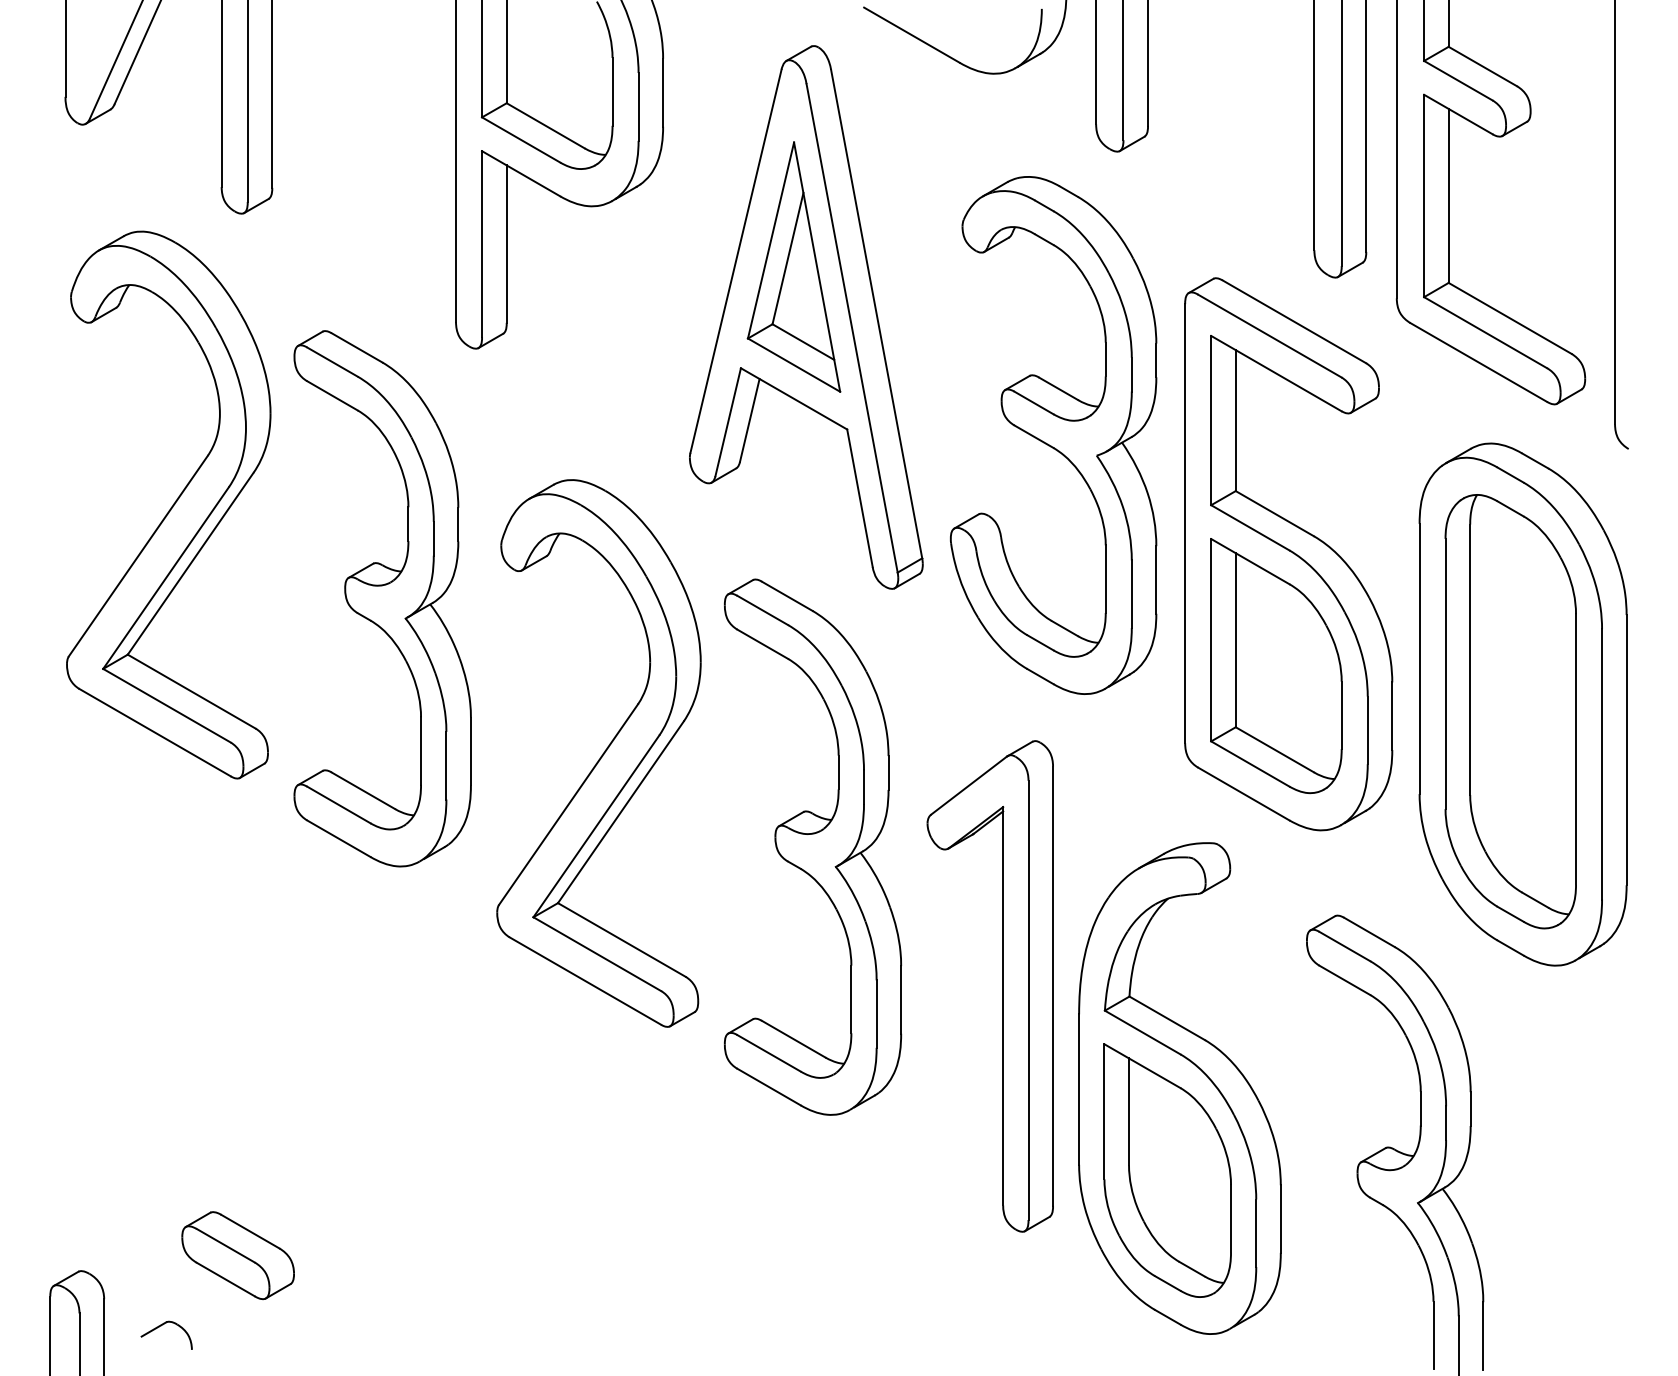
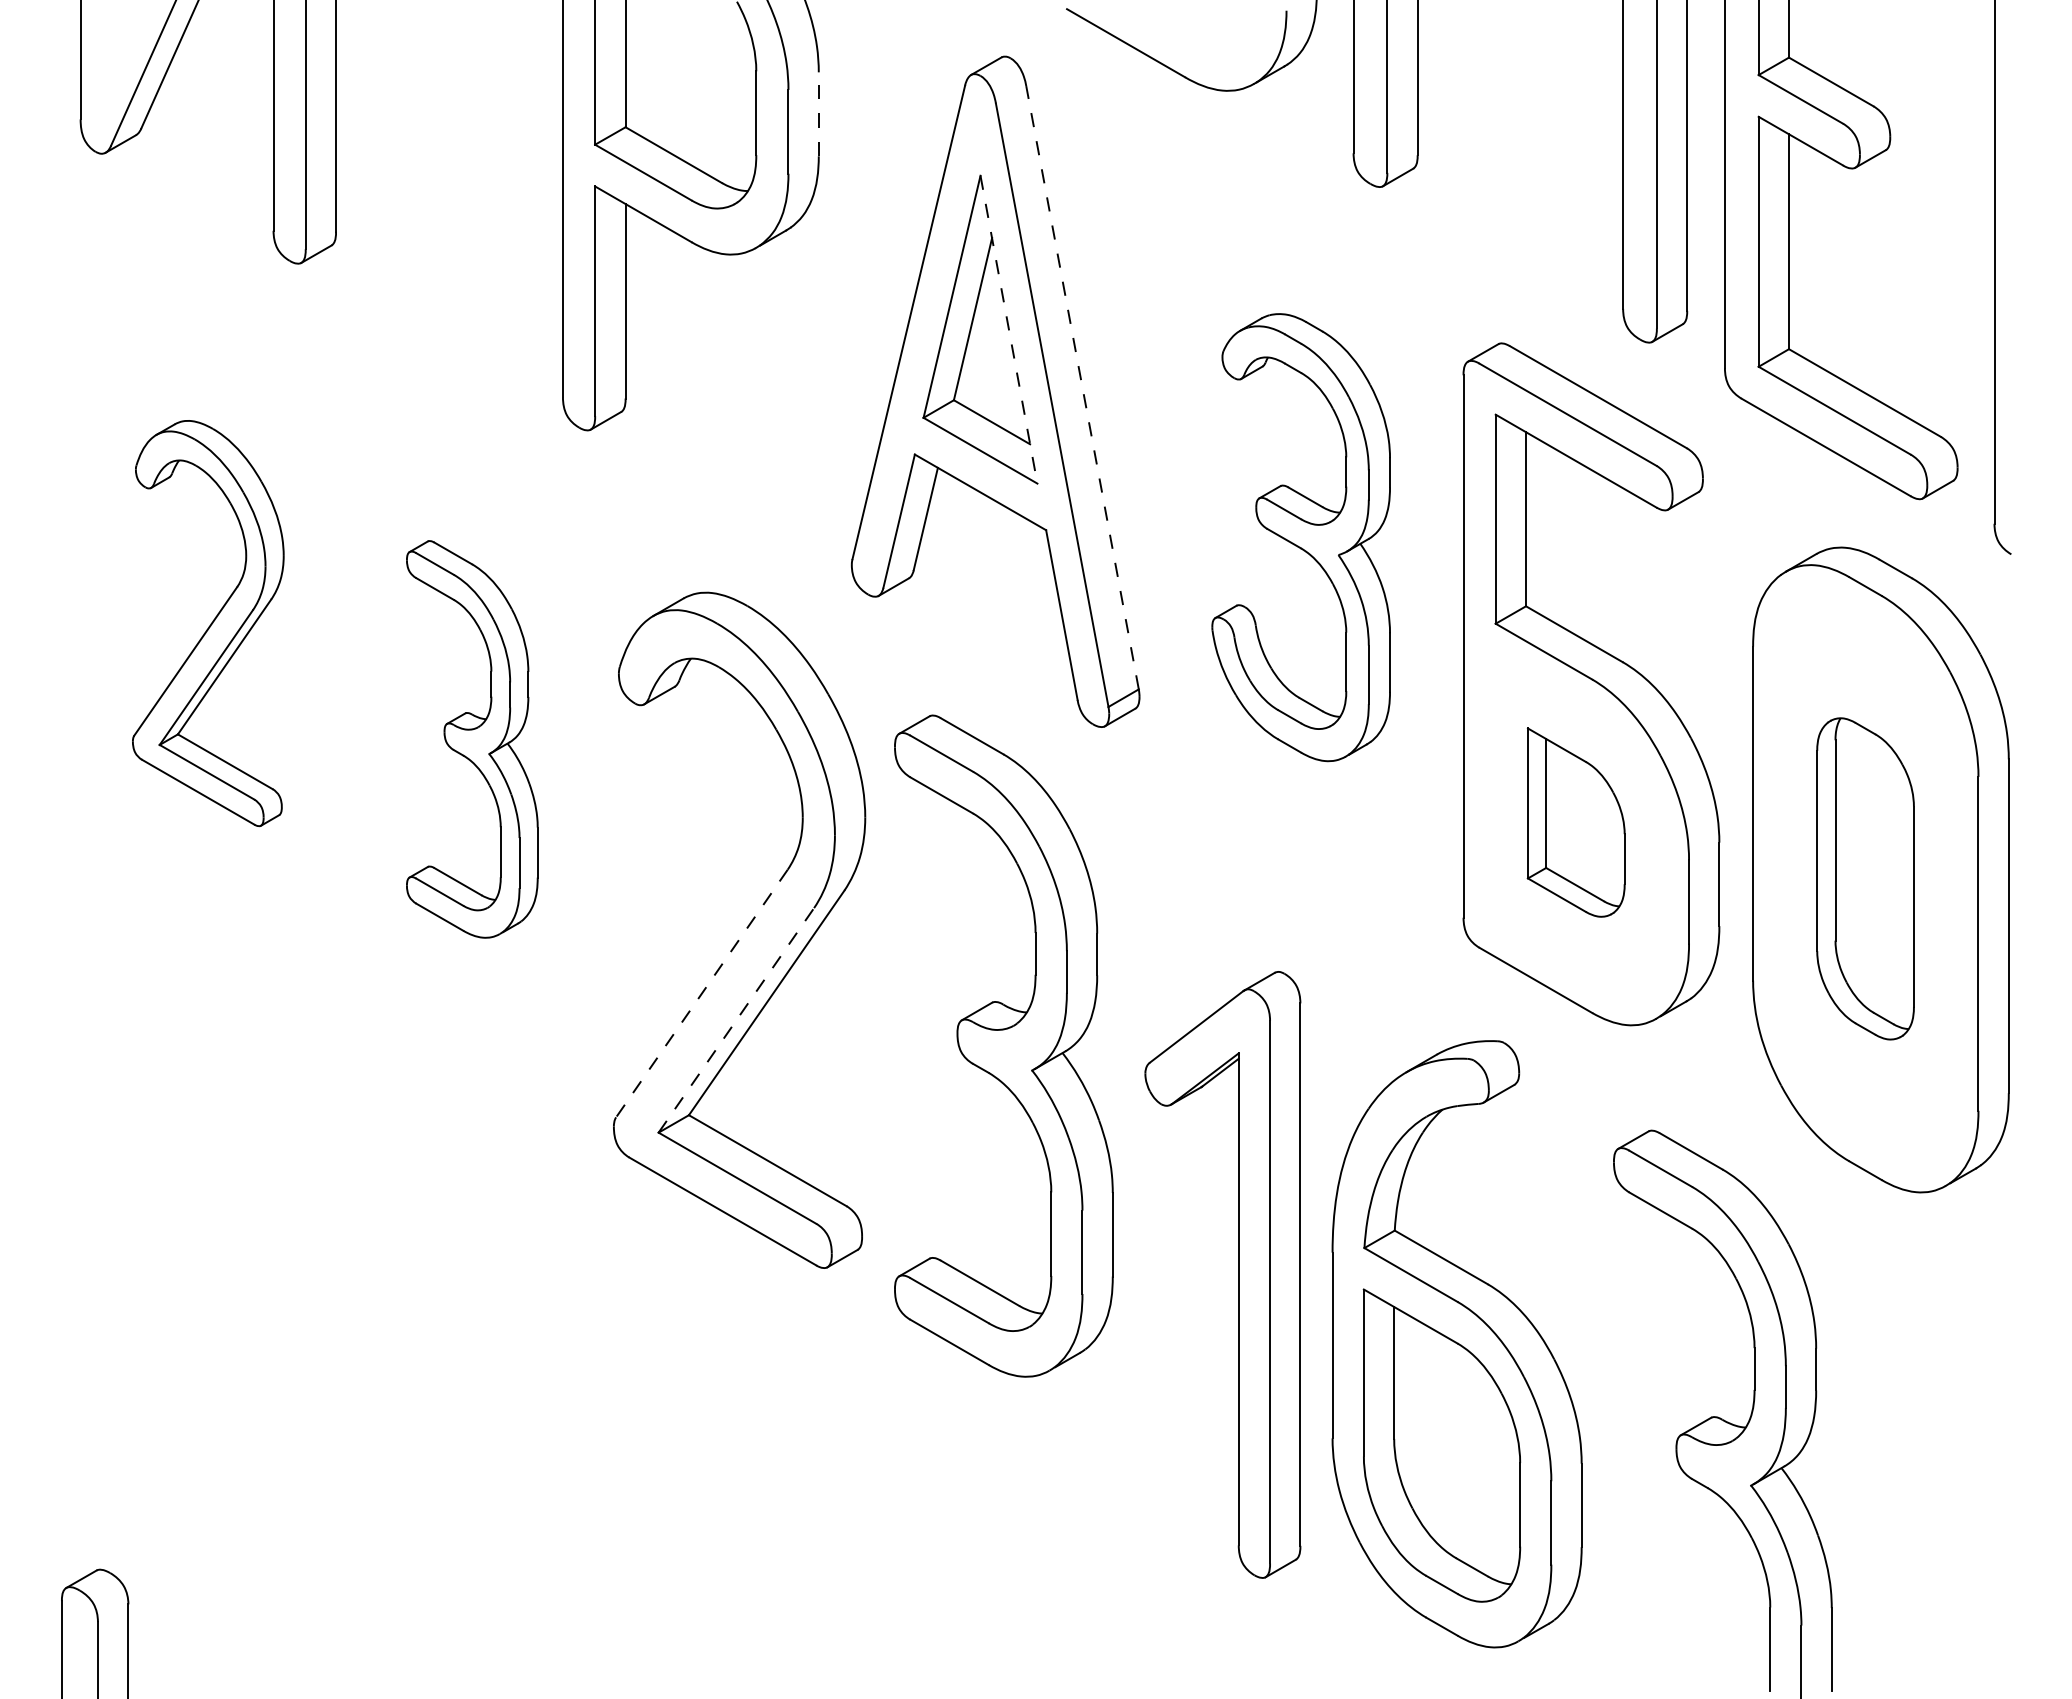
line: (663, 92) -> (819, 113), solid -> dashed
line: (817, 267) -> (1009, 330), solid -> dashed
line: (876, 313) -> (1082, 386), solid -> dashed
part: (1053, 435) -> (1300, 537), size x0.7
part: (168, 504) -> (207, 622), size x0.6
part: (382, 598) -> (472, 738), size x0.6
part: (1276, 666) -> (1576, 822), size x0.6
part: (1510, 711) -> (1865, 878), size x0.6
line: (568, 804) -> (701, 993), solid -> dashed
line: (596, 826) -> (736, 1020), solid -> dashed
part: (1002, 986) -> (1237, 1274), moved
part: (237, 1255) -> (293, 1550), removed
part: (161, 1326) -> (199, 1638), removed

